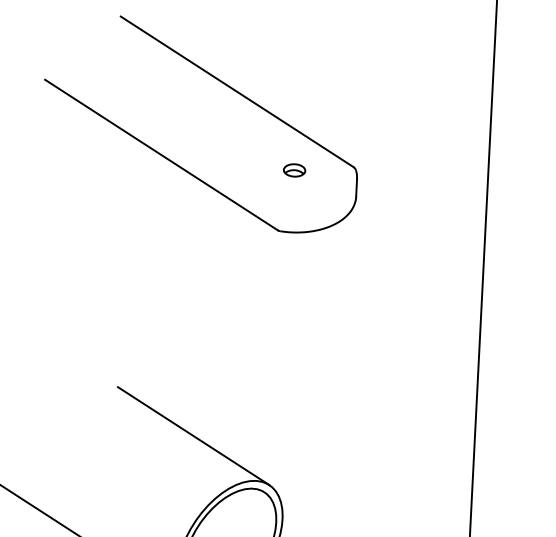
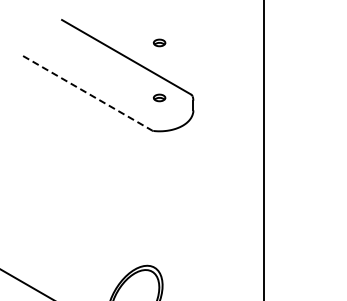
part: (299, 67) -> (159, 42), added
line: (161, 155) -> (87, 93), solid -> dashed
line: (193, 436) -> (112, 243), removed

